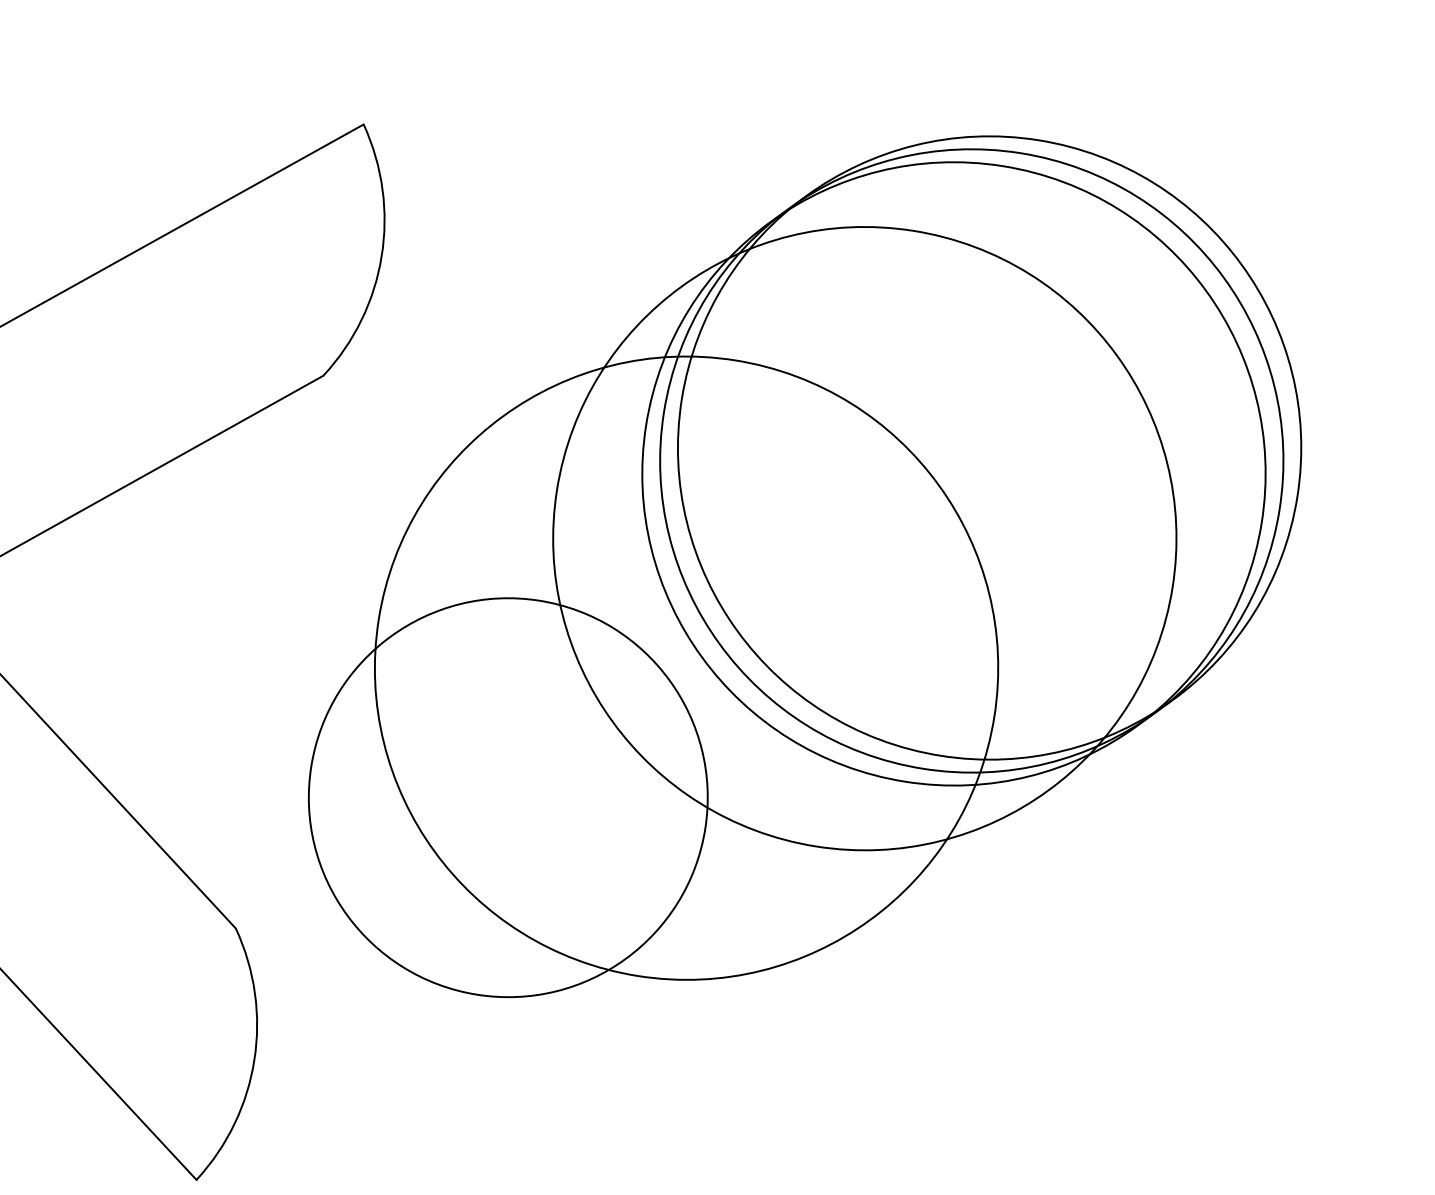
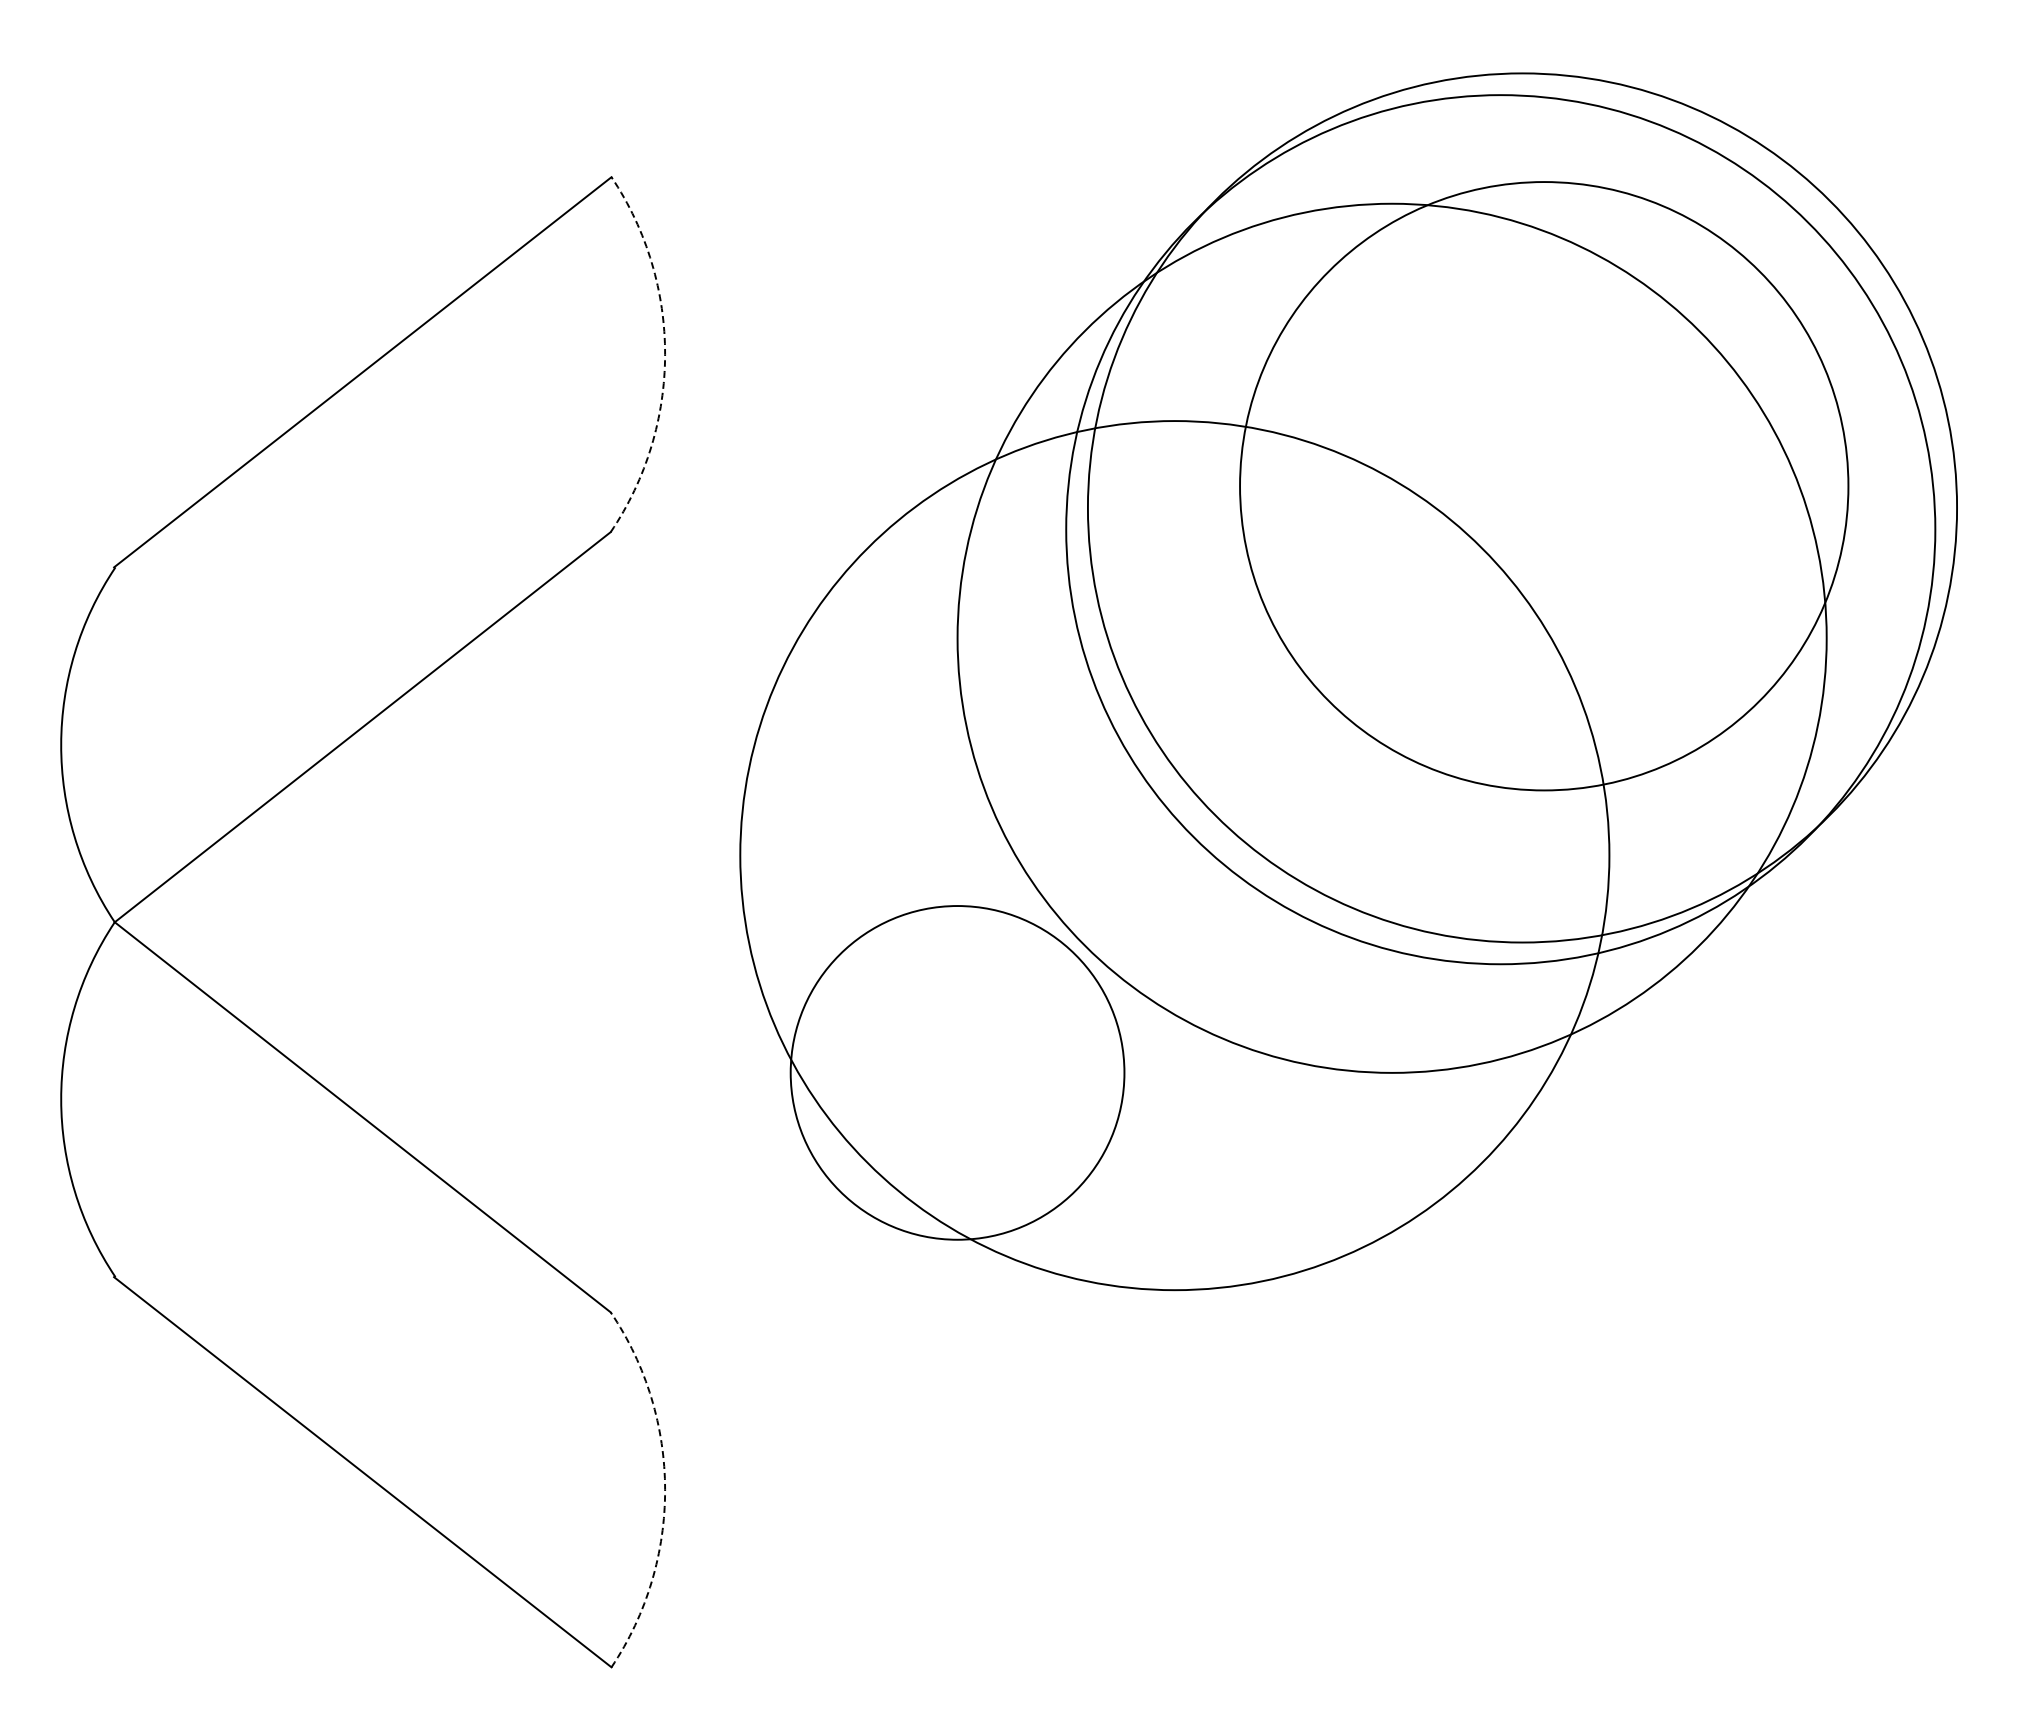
arc: (382, 256) -> (665, 354), solid -> dashed
circle: (989, 447) -> (1543, 485), size x0.7
circle: (508, 797) -> (957, 1072), size x0.6
arc: (254, 1060) -> (665, 1489), solid -> dashed

